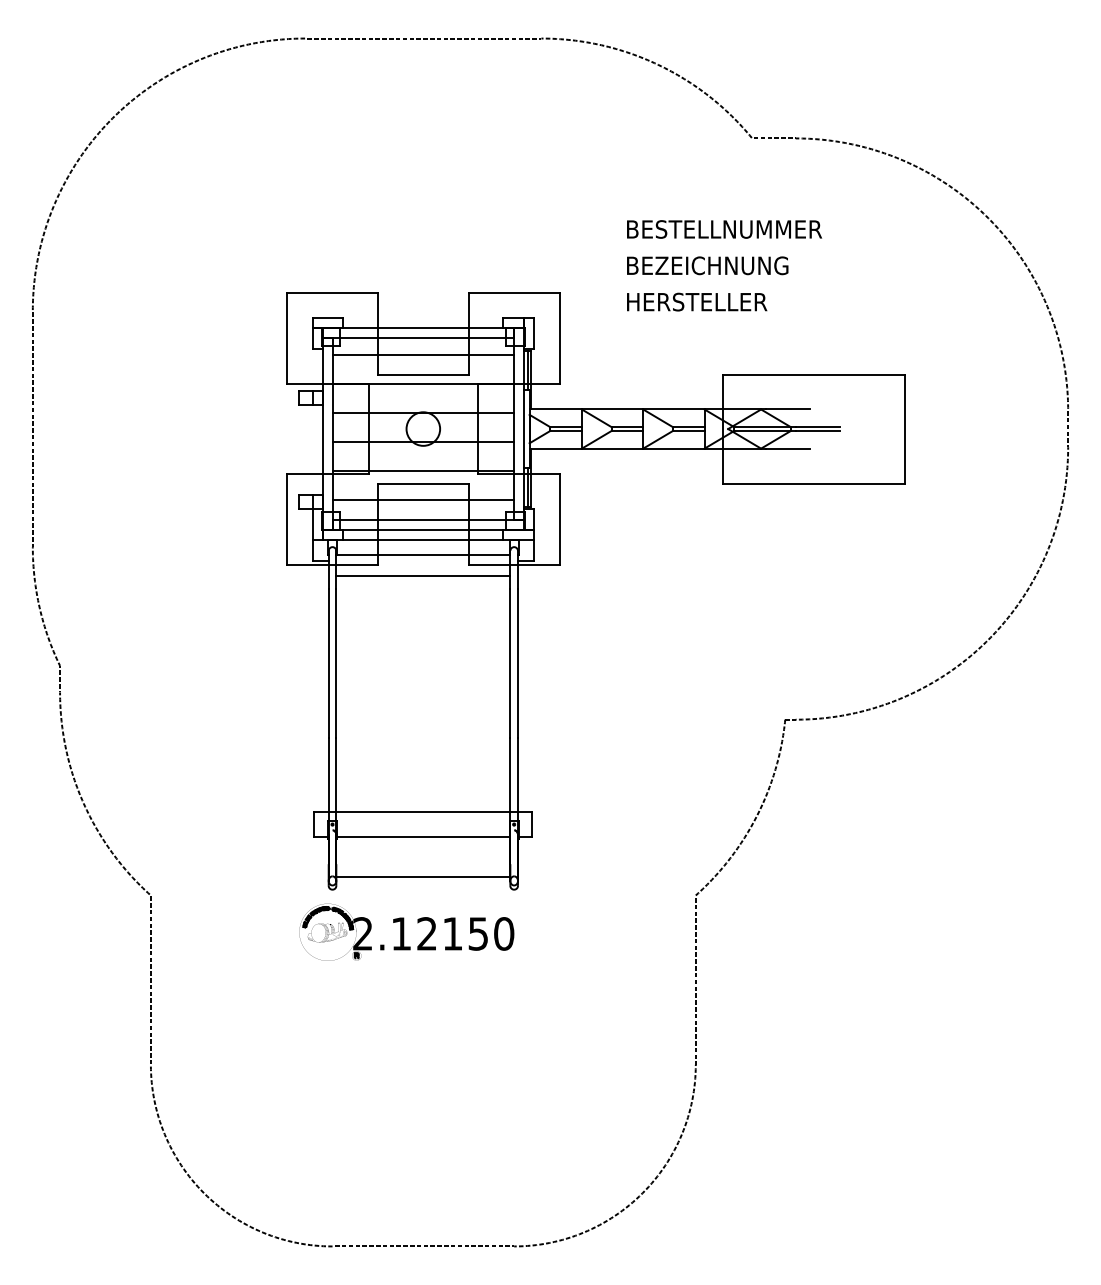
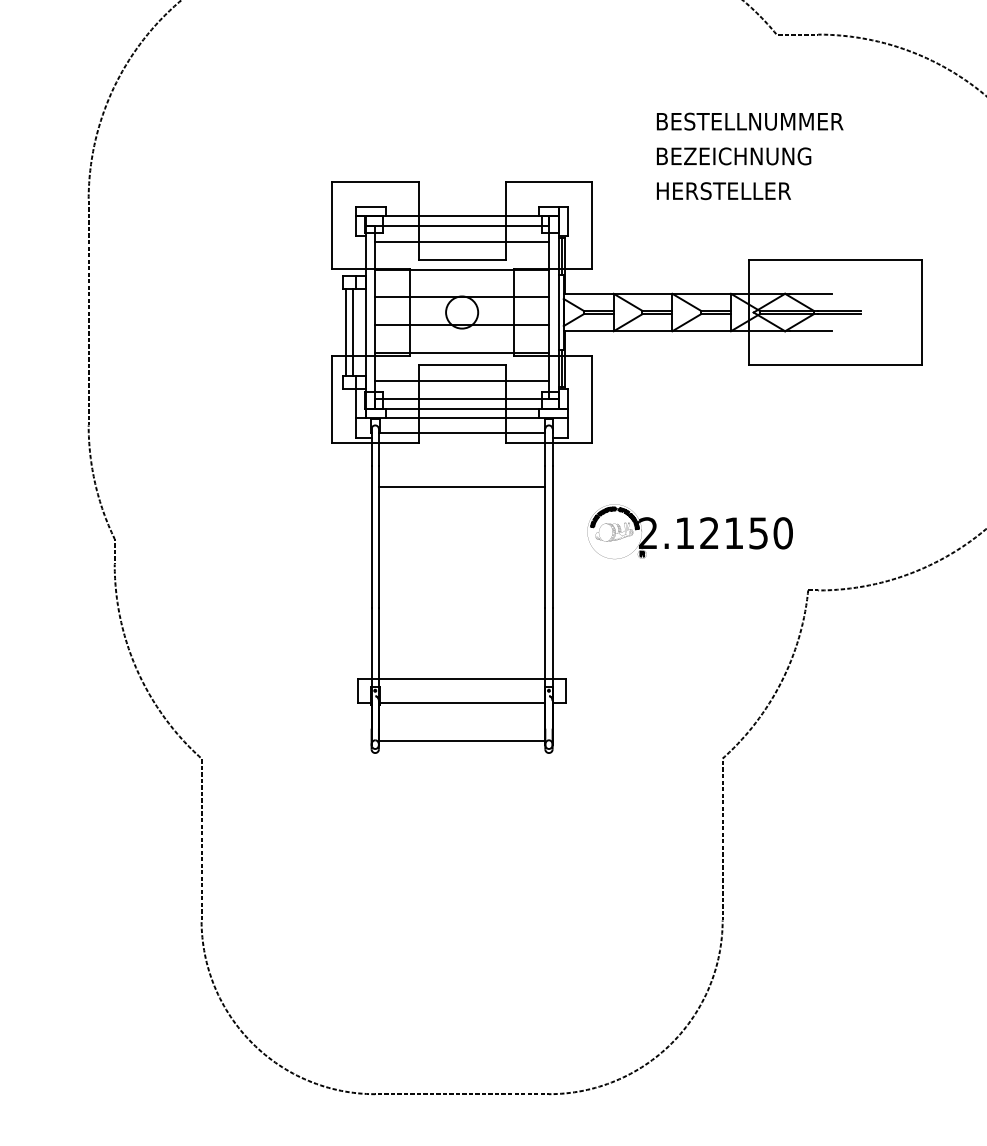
line: (301, 449) -> (345, 332), added
line: (309, 449) -> (353, 332), added
line: (423, 576) -> (462, 486), moved
part: (406, 931) -> (689, 530), moved

